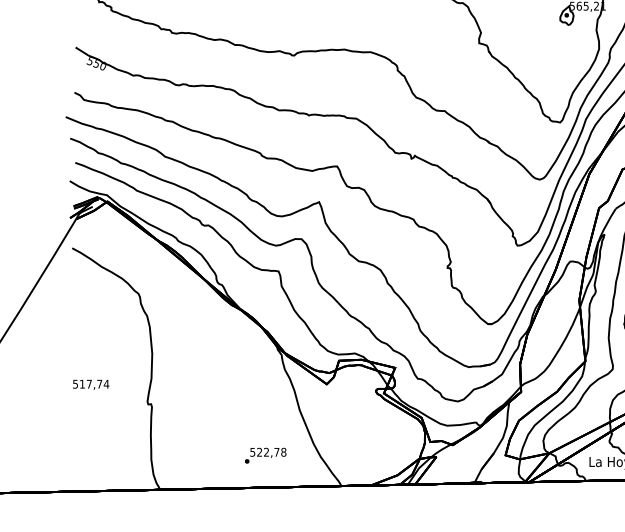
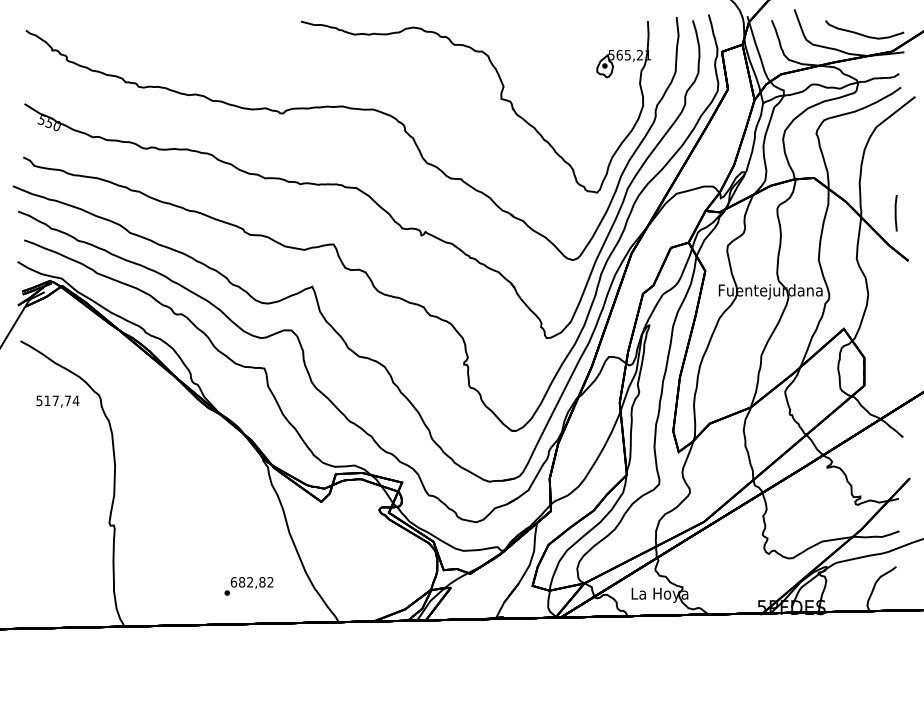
text: (90, 384) -> (57, 401), moved
text: (267, 452) -> (251, 582), 522,78 -> 682,82

